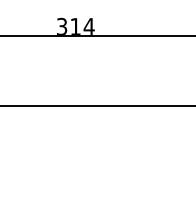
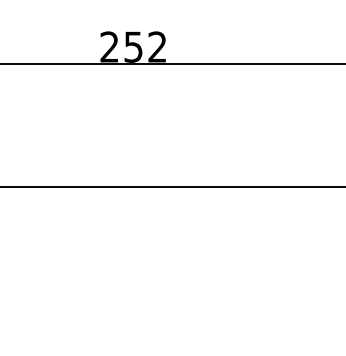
text: (75, 25) -> (133, 44), 314 -> 252

